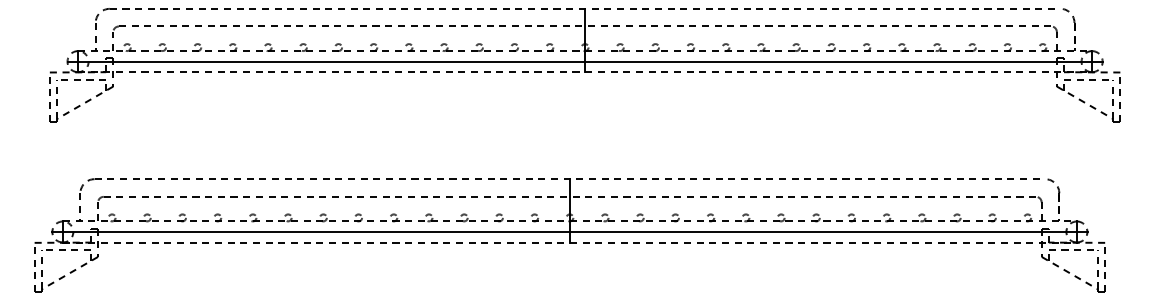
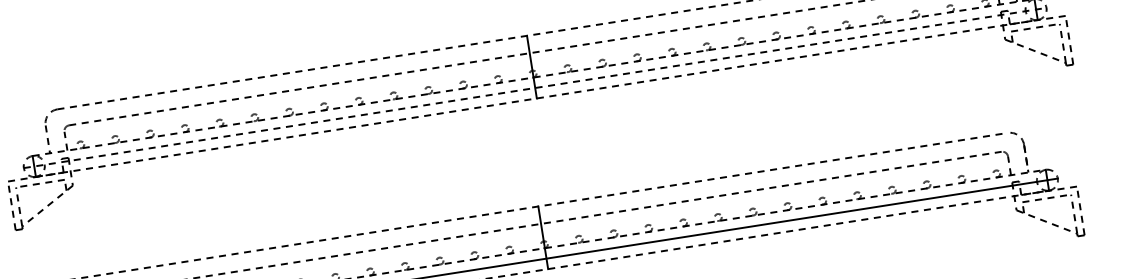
line: (585, 61) -> (535, 87), solid -> dashed

